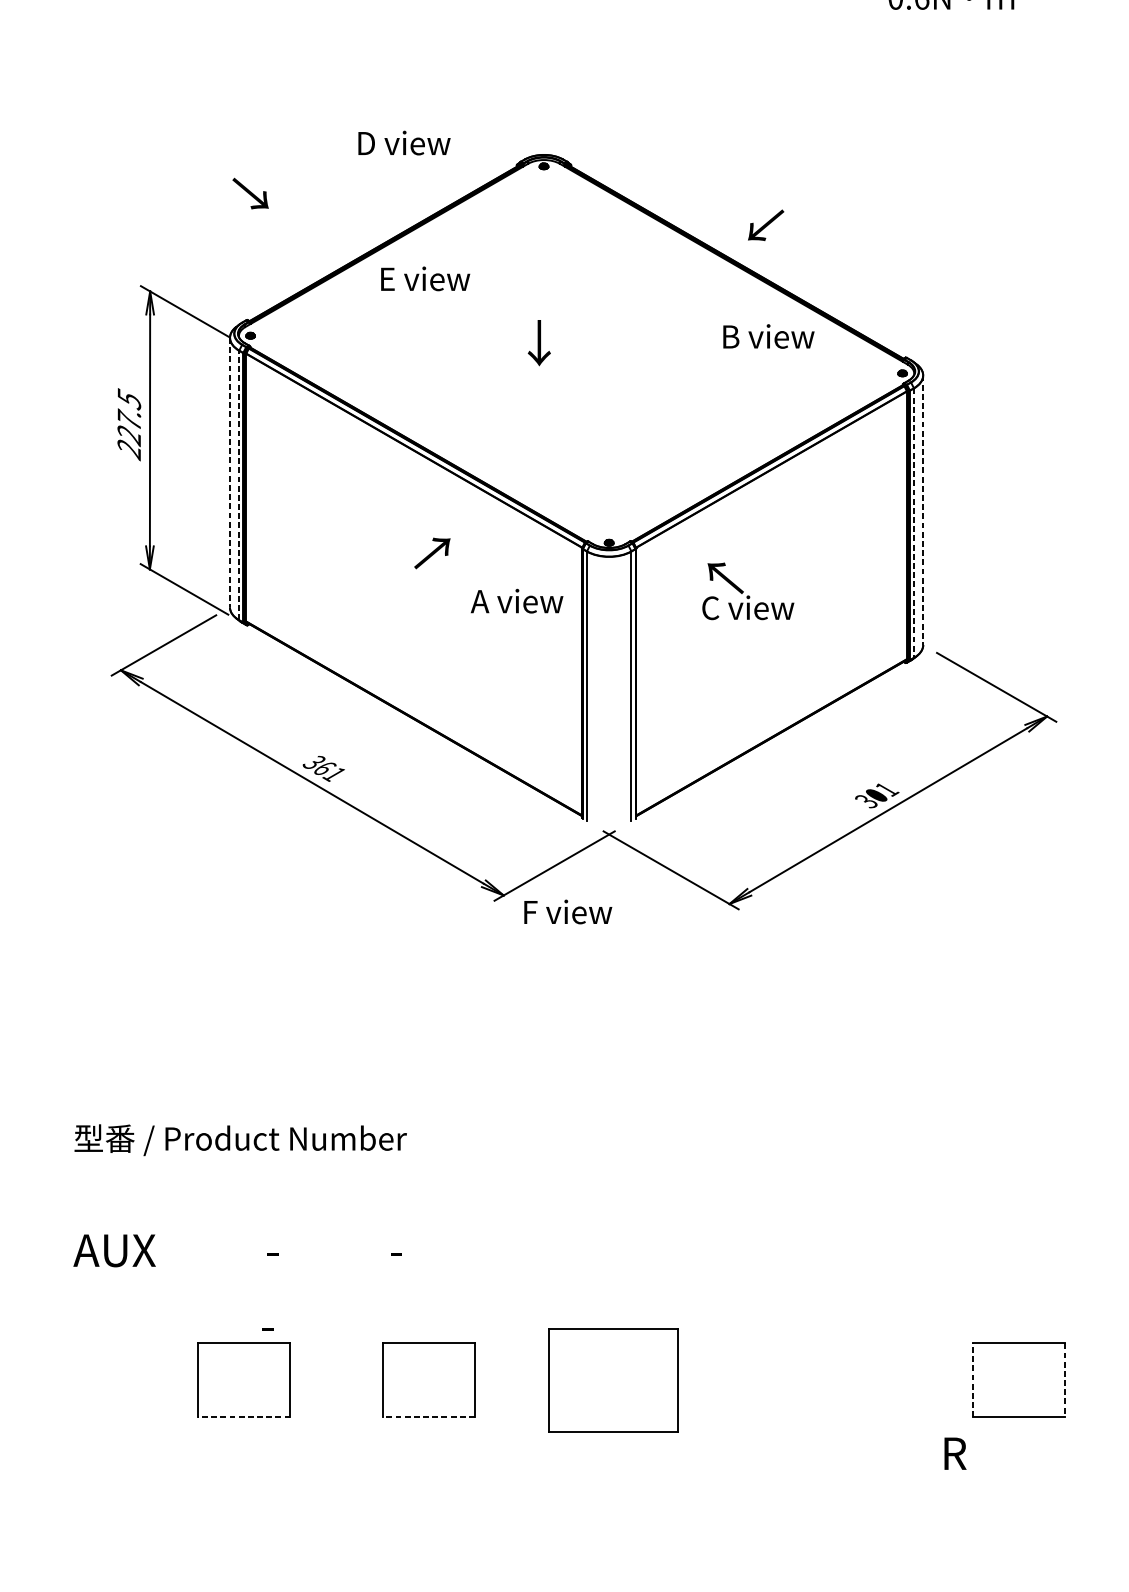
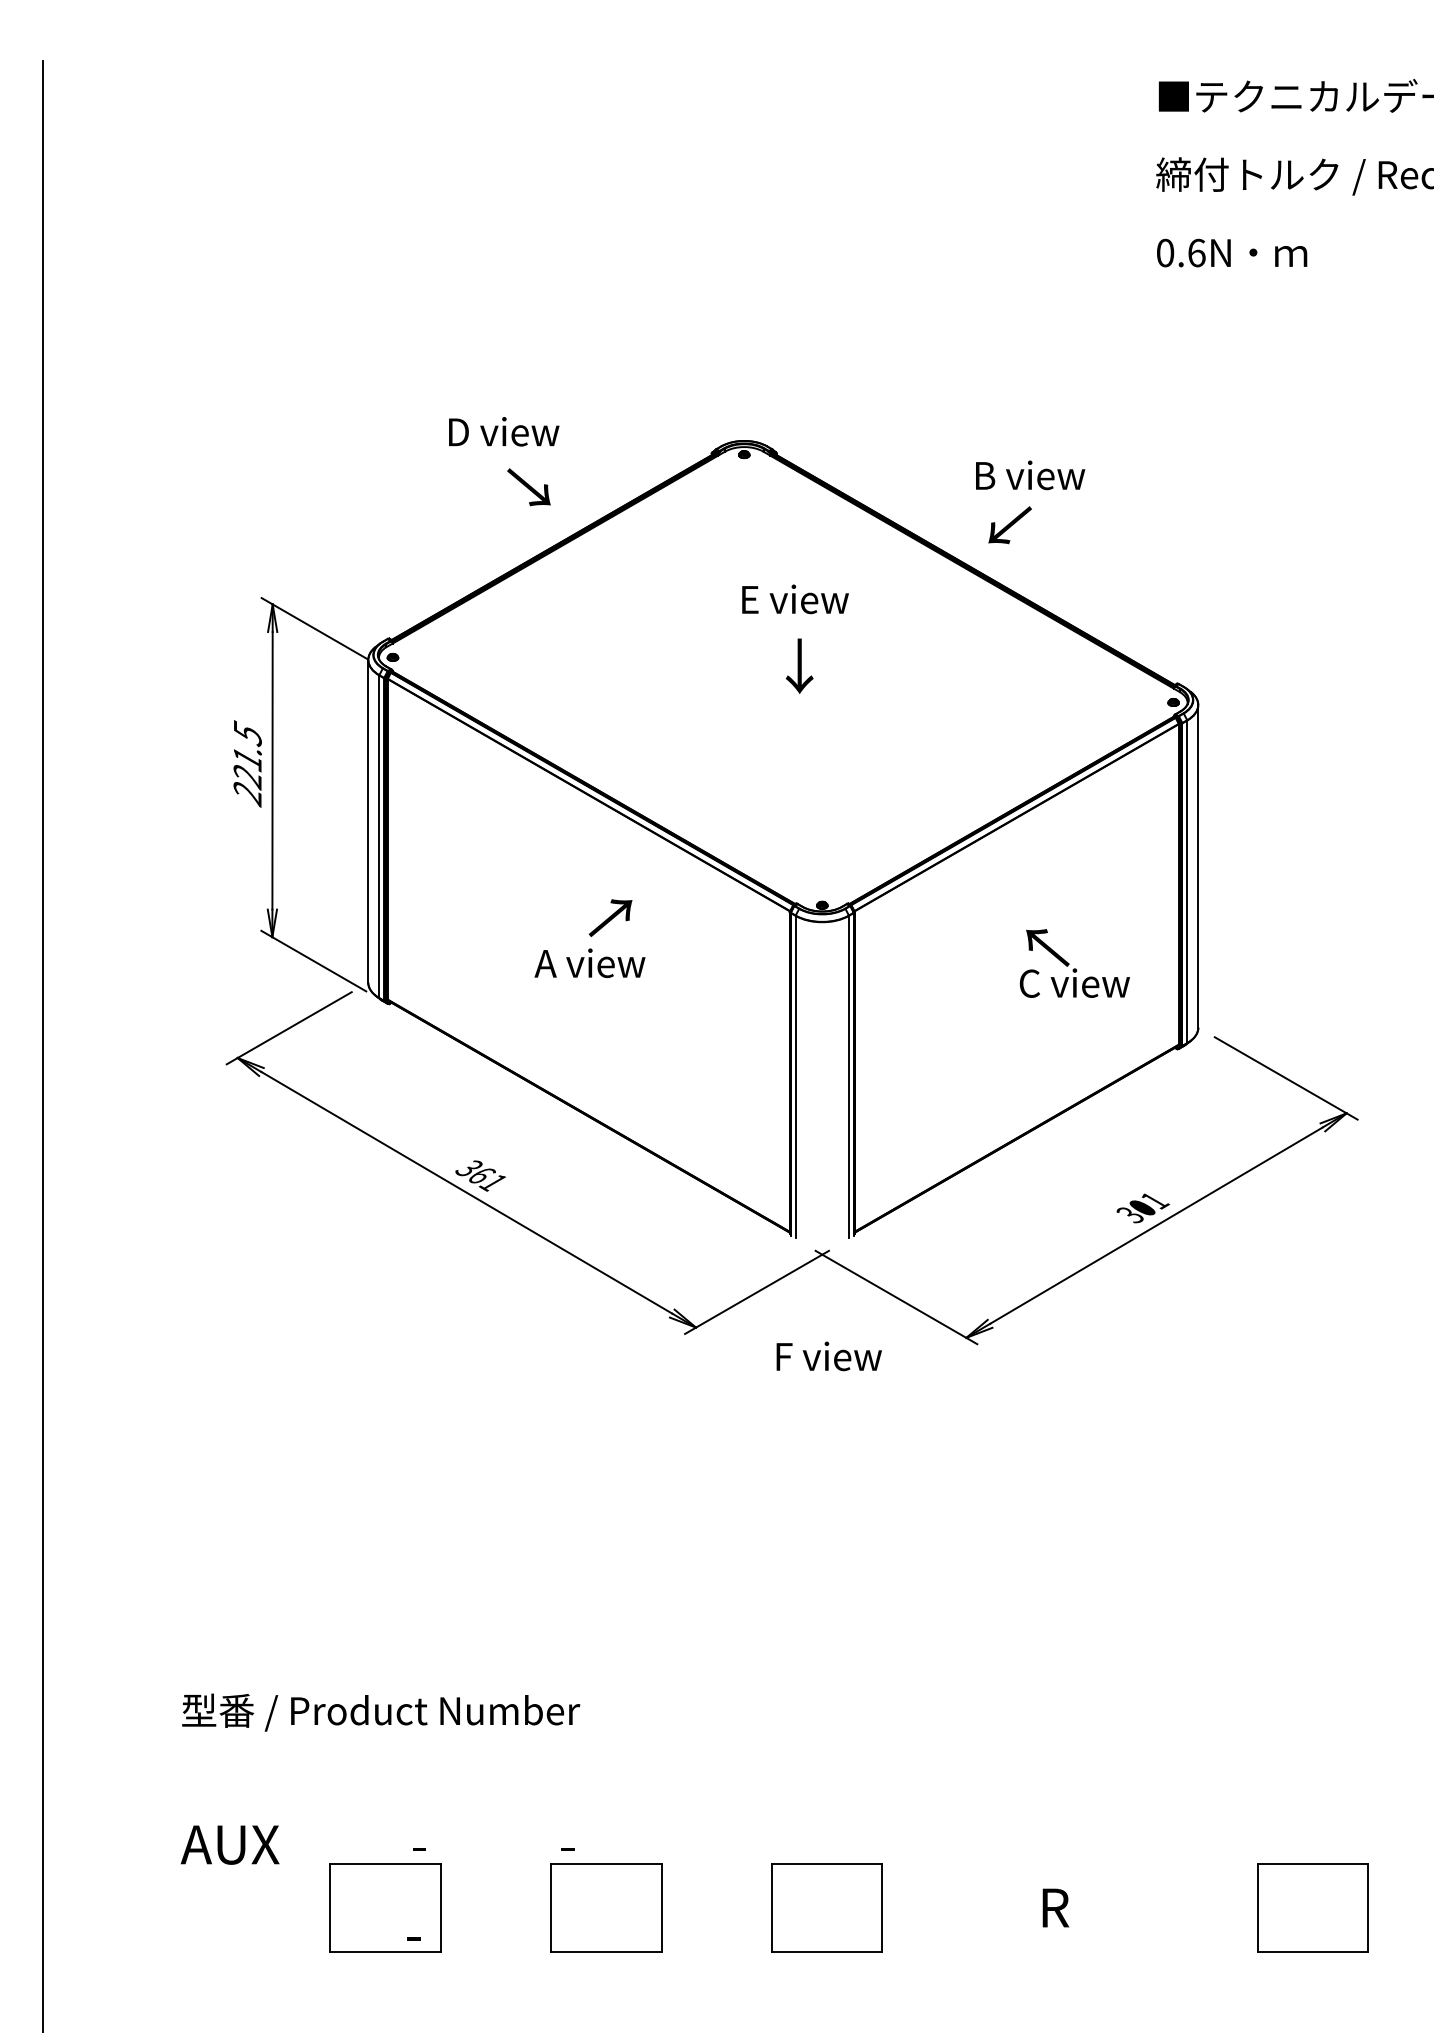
text: (404, 142) -> (504, 431), moved
text: (250, 193) -> (528, 487), moved
text: (425, 279) -> (795, 599), moved
text: (768, 336) -> (1030, 475), moved
text: (539, 342) -> (799, 665), moved
text: (129, 420) -> (247, 758), 227.5 -> 221.5
line: (230, 472) -> (368, 821), dashed -> solid
line: (239, 485) -> (379, 836), dashed -> solid
line: (923, 510) -> (1198, 866), dashed -> solid
line: (914, 523) -> (1187, 882), dashed -> solid
text: (748, 591) -> (1074, 963), moved
text: (516, 600) -> (589, 962), moved
text: (567, 912) -> (828, 1356), moved
text: (240, 1226) -> (380, 1816), moved
part: (612, 1379) -> (826, 1907), size x0.71
line: (972, 1379) -> (1257, 1907), dashed -> solid
line: (1065, 1380) -> (1368, 1908), dashed -> solid
line: (244, 1417) -> (385, 1952), dashed -> solid
line: (428, 1417) -> (605, 1952), dashed -> solid
text: (955, 1453) -> (1055, 1907), moved

